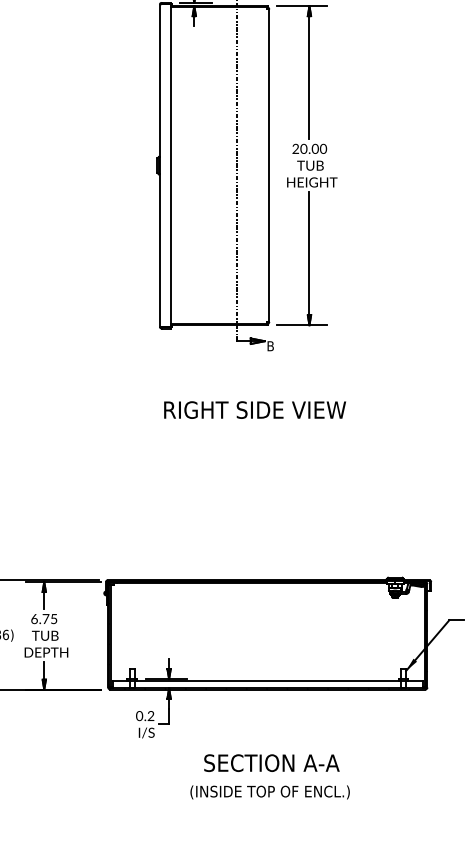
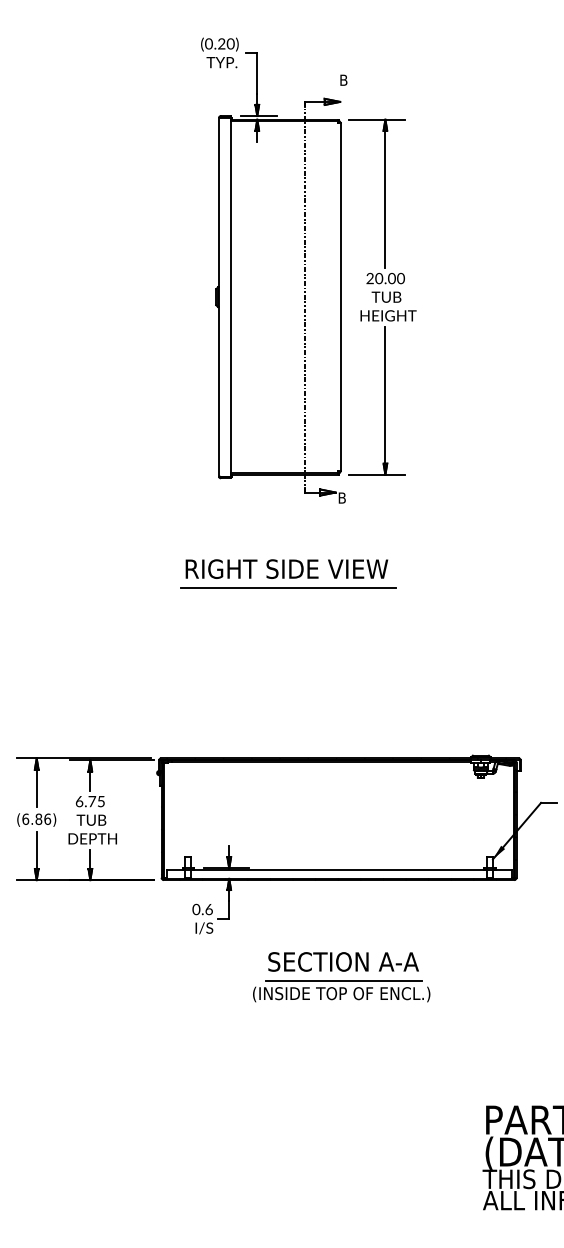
text: (254, 409) -> (286, 568), moved
line: (222, 427) -> (288, 588), added
text: (150, 716) -> (208, 909), 0.2 -> 0.6
line: (271, 779) -> (343, 980), added

